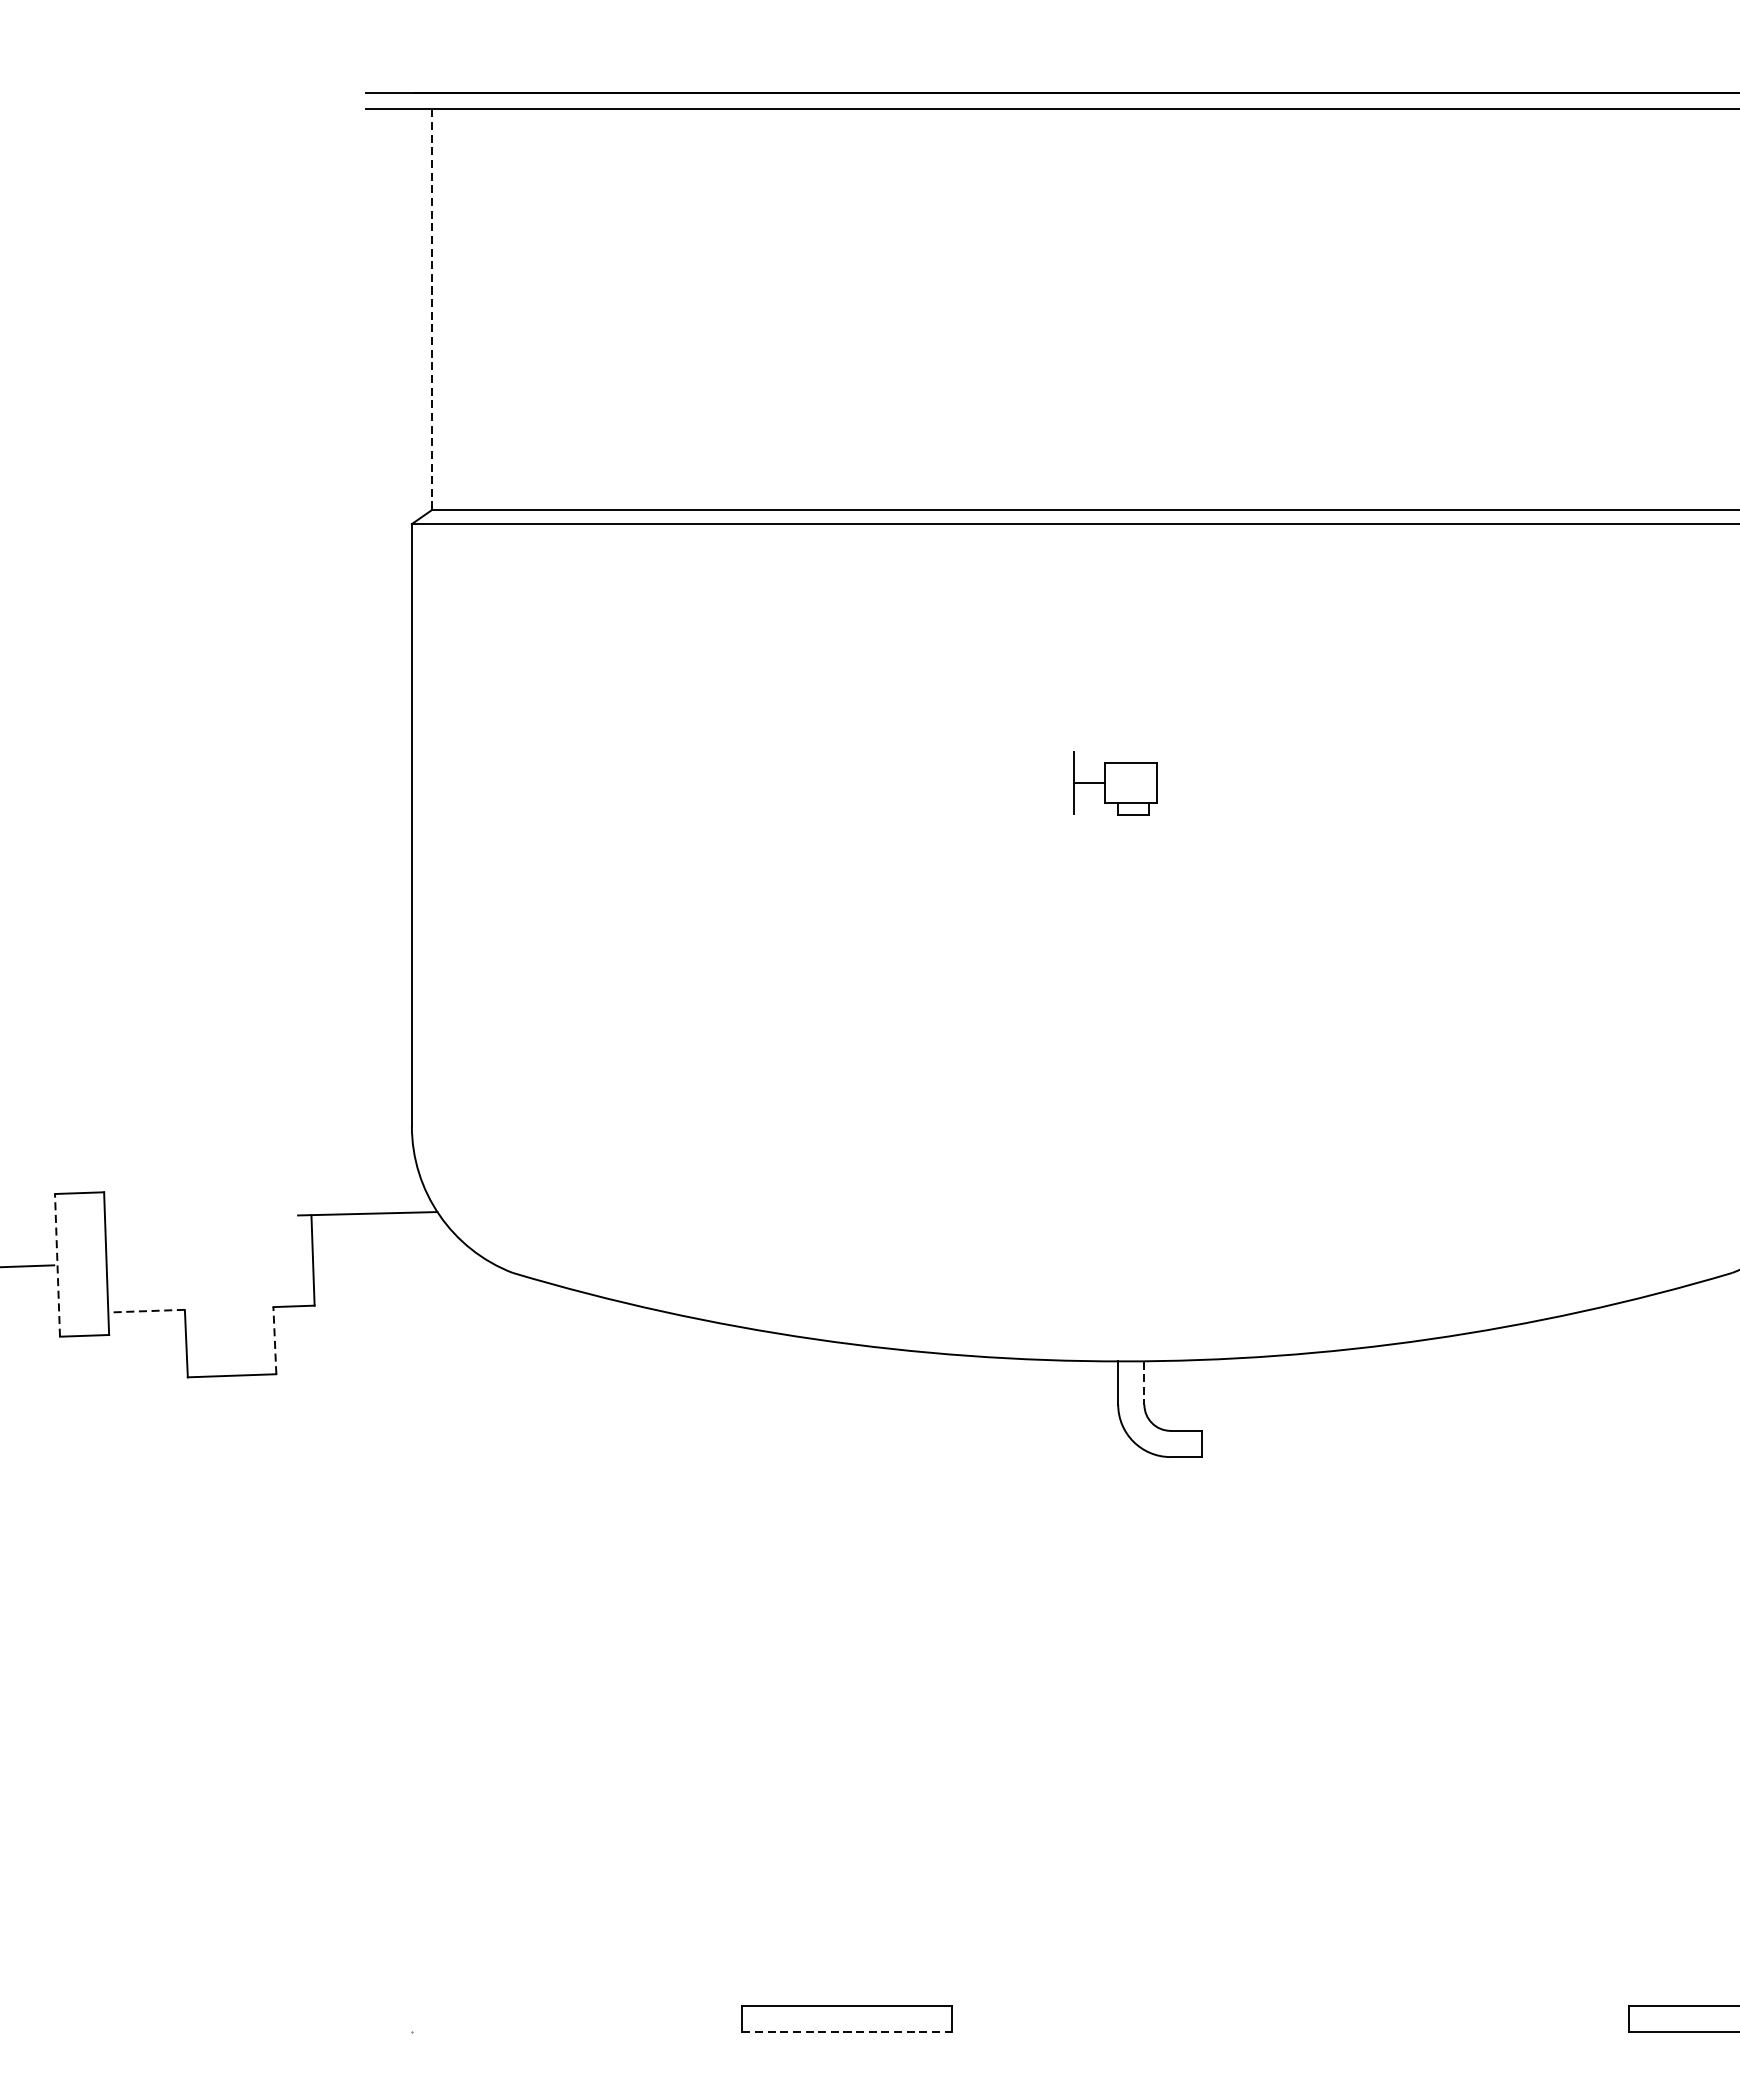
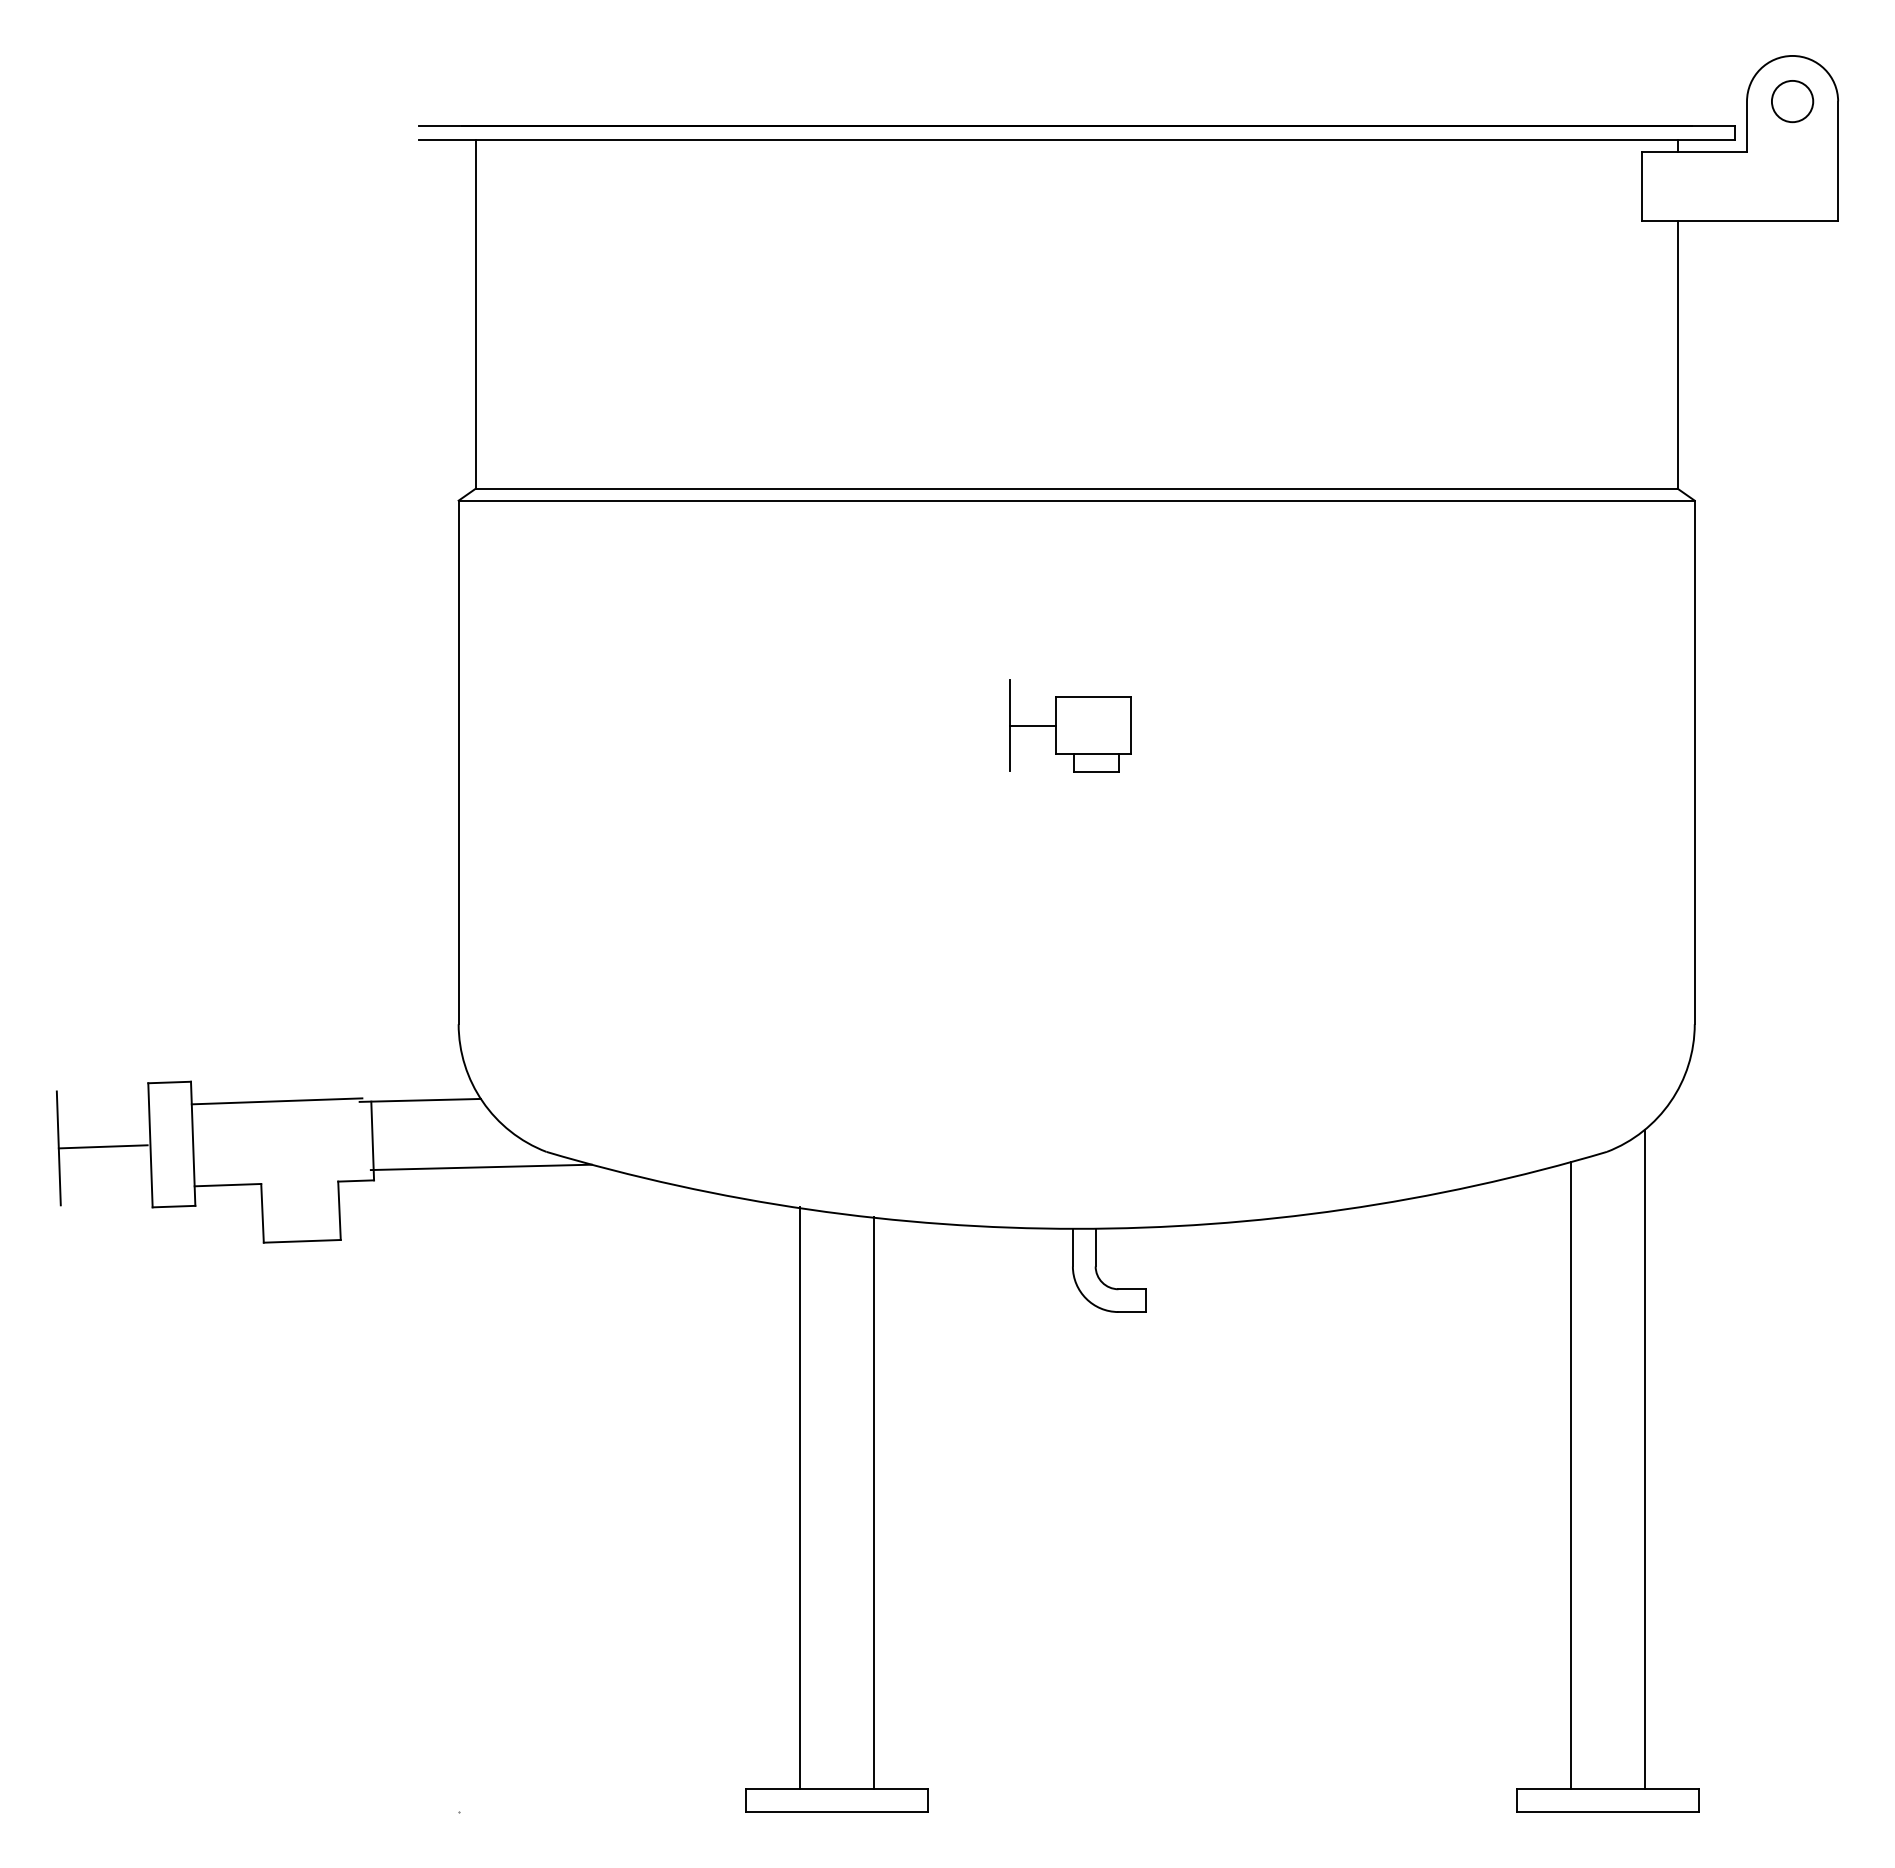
line: (431, 310) -> (475, 314), dashed -> solid
part: (1115, 782) -> (1070, 725), size x1.67
line: (202, 1214) -> (276, 1101), added
line: (57, 1264) -> (150, 1144), dashed -> solid
line: (437, 1290) -> (480, 1167), added
line: (146, 1311) -> (227, 1185), dashed -> solid
line: (274, 1340) -> (339, 1210), dashed -> solid
line: (1144, 1382) -> (1095, 1247), dashed -> solid
line: (1690, 1645) -> (1570, 1475), added
line: (804, 1671) -> (800, 1498), added
line: (890, 1677) -> (874, 1503), added
line: (847, 2032) -> (837, 1812), dashed -> solid

